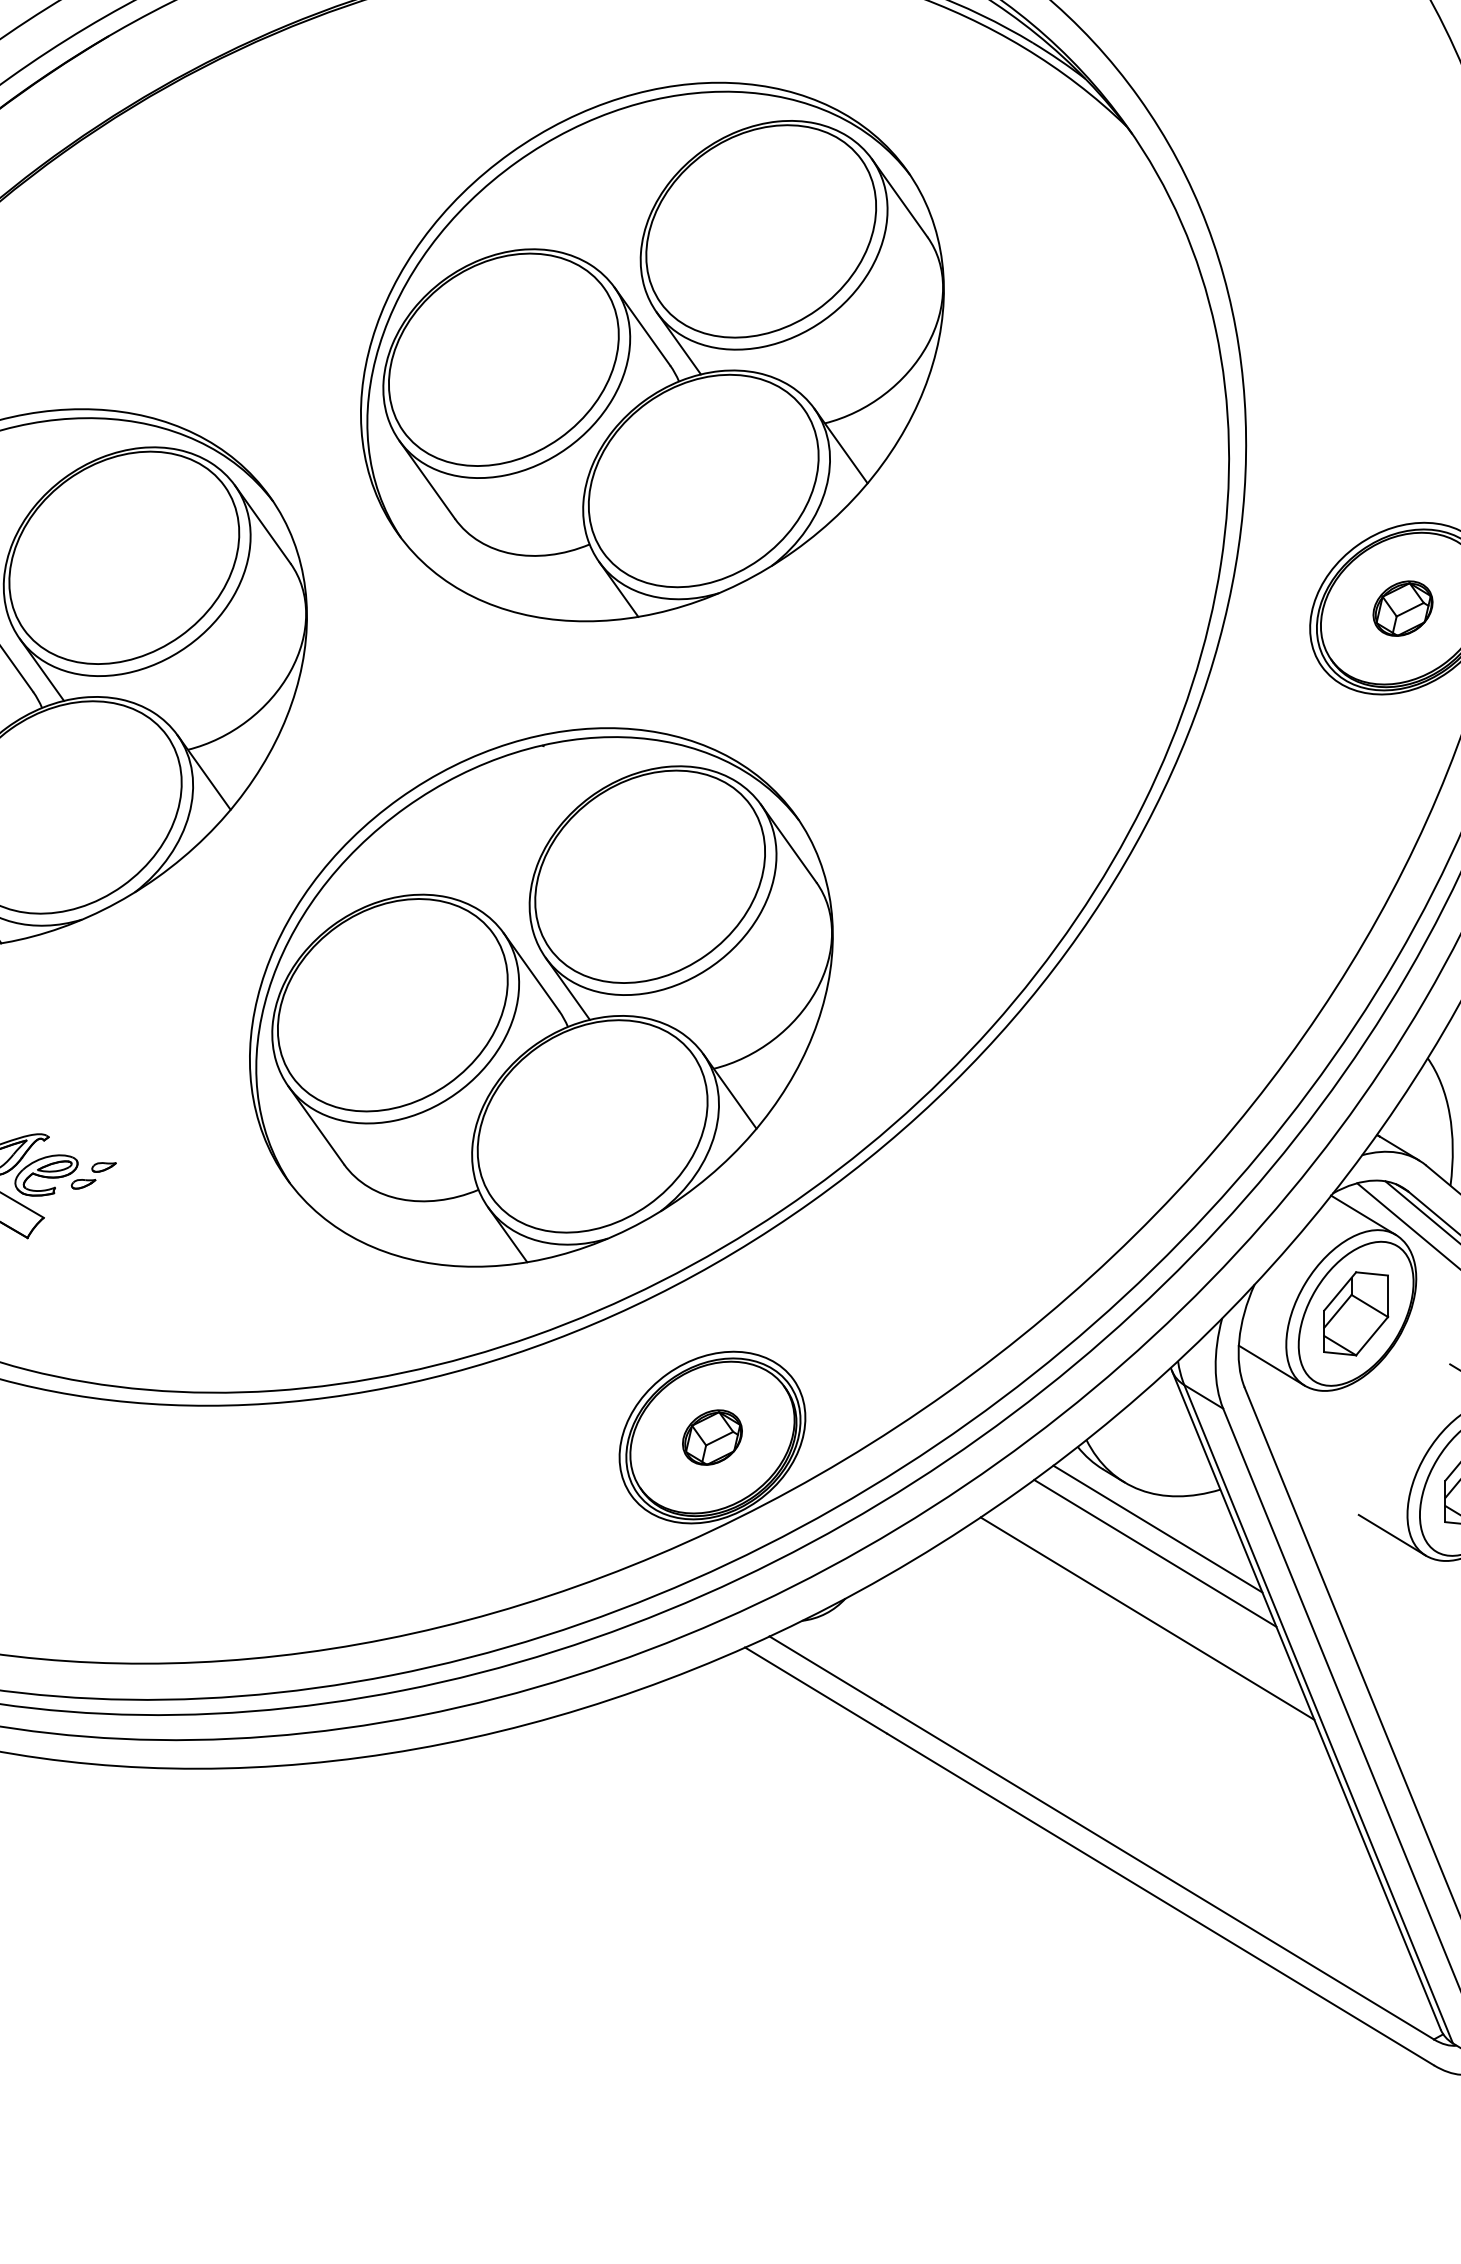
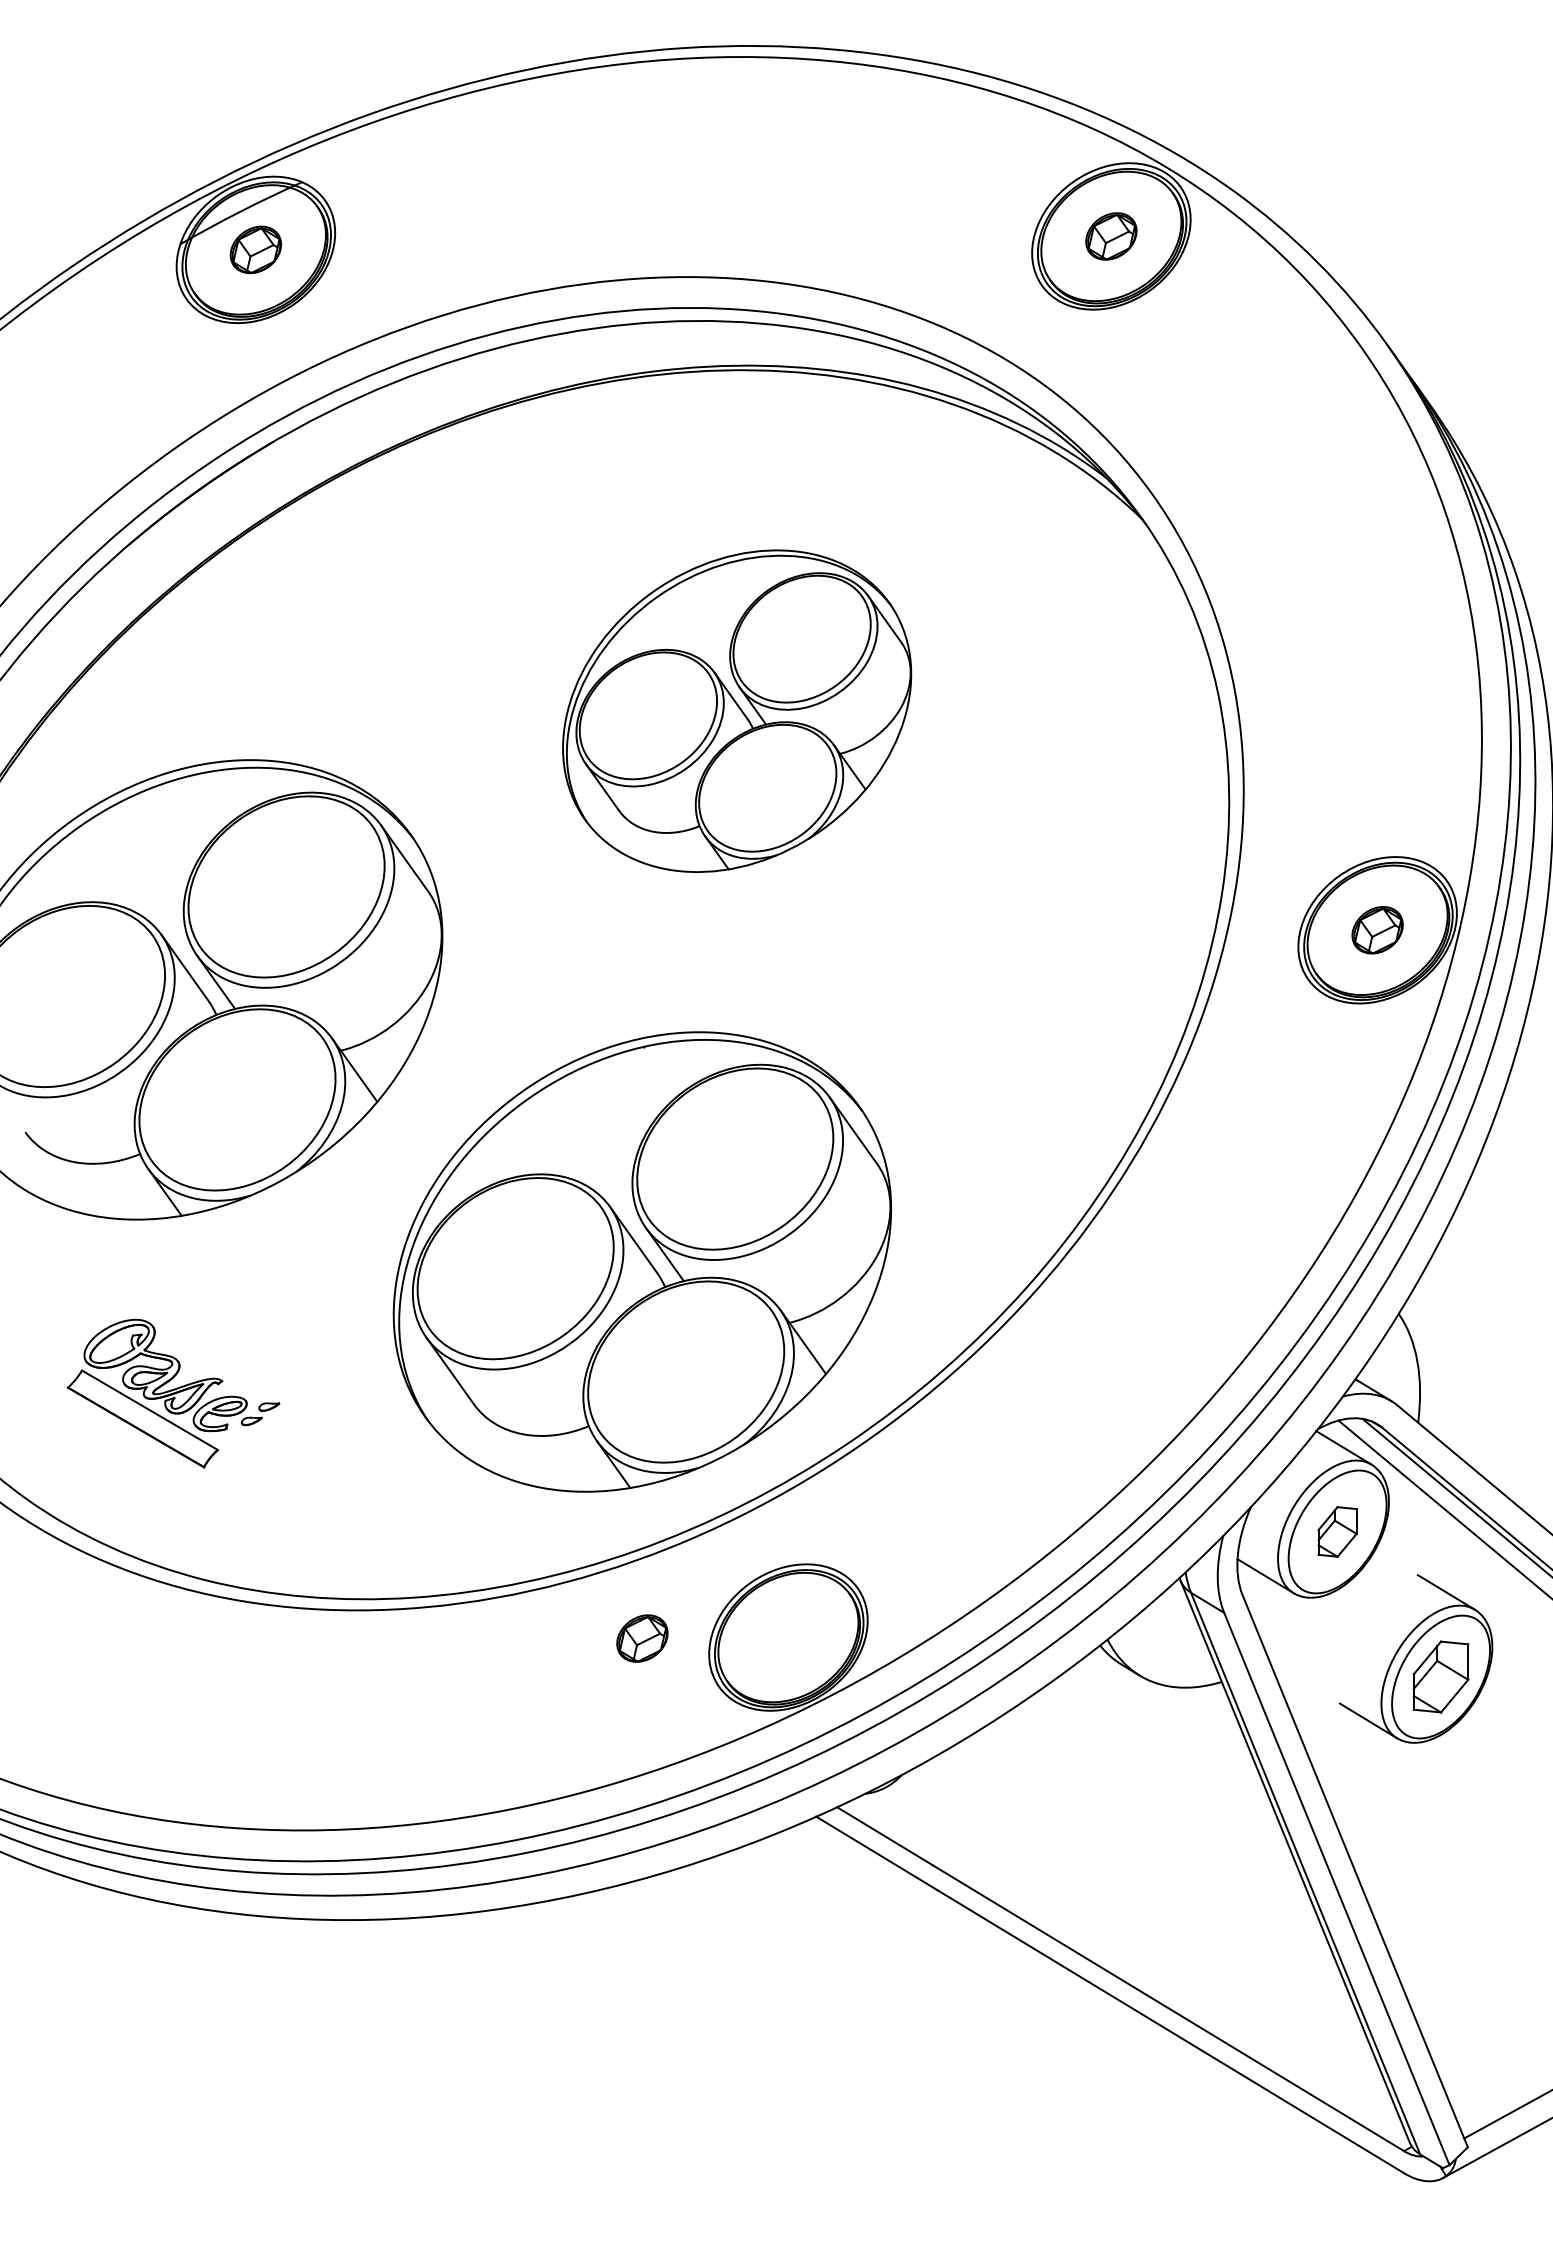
part: (651, 351) -> (736, 710), size x0.7
part: (1355, 1313) -> (1337, 1531), size x0.7
part: (712, 1437) -> (642, 1638), moved
line: (1157, 1528) -> (1168, 1715), removed
line: (1154, 1553) -> (1165, 1736), removed
line: (1147, 1618) -> (1159, 1791), removed

